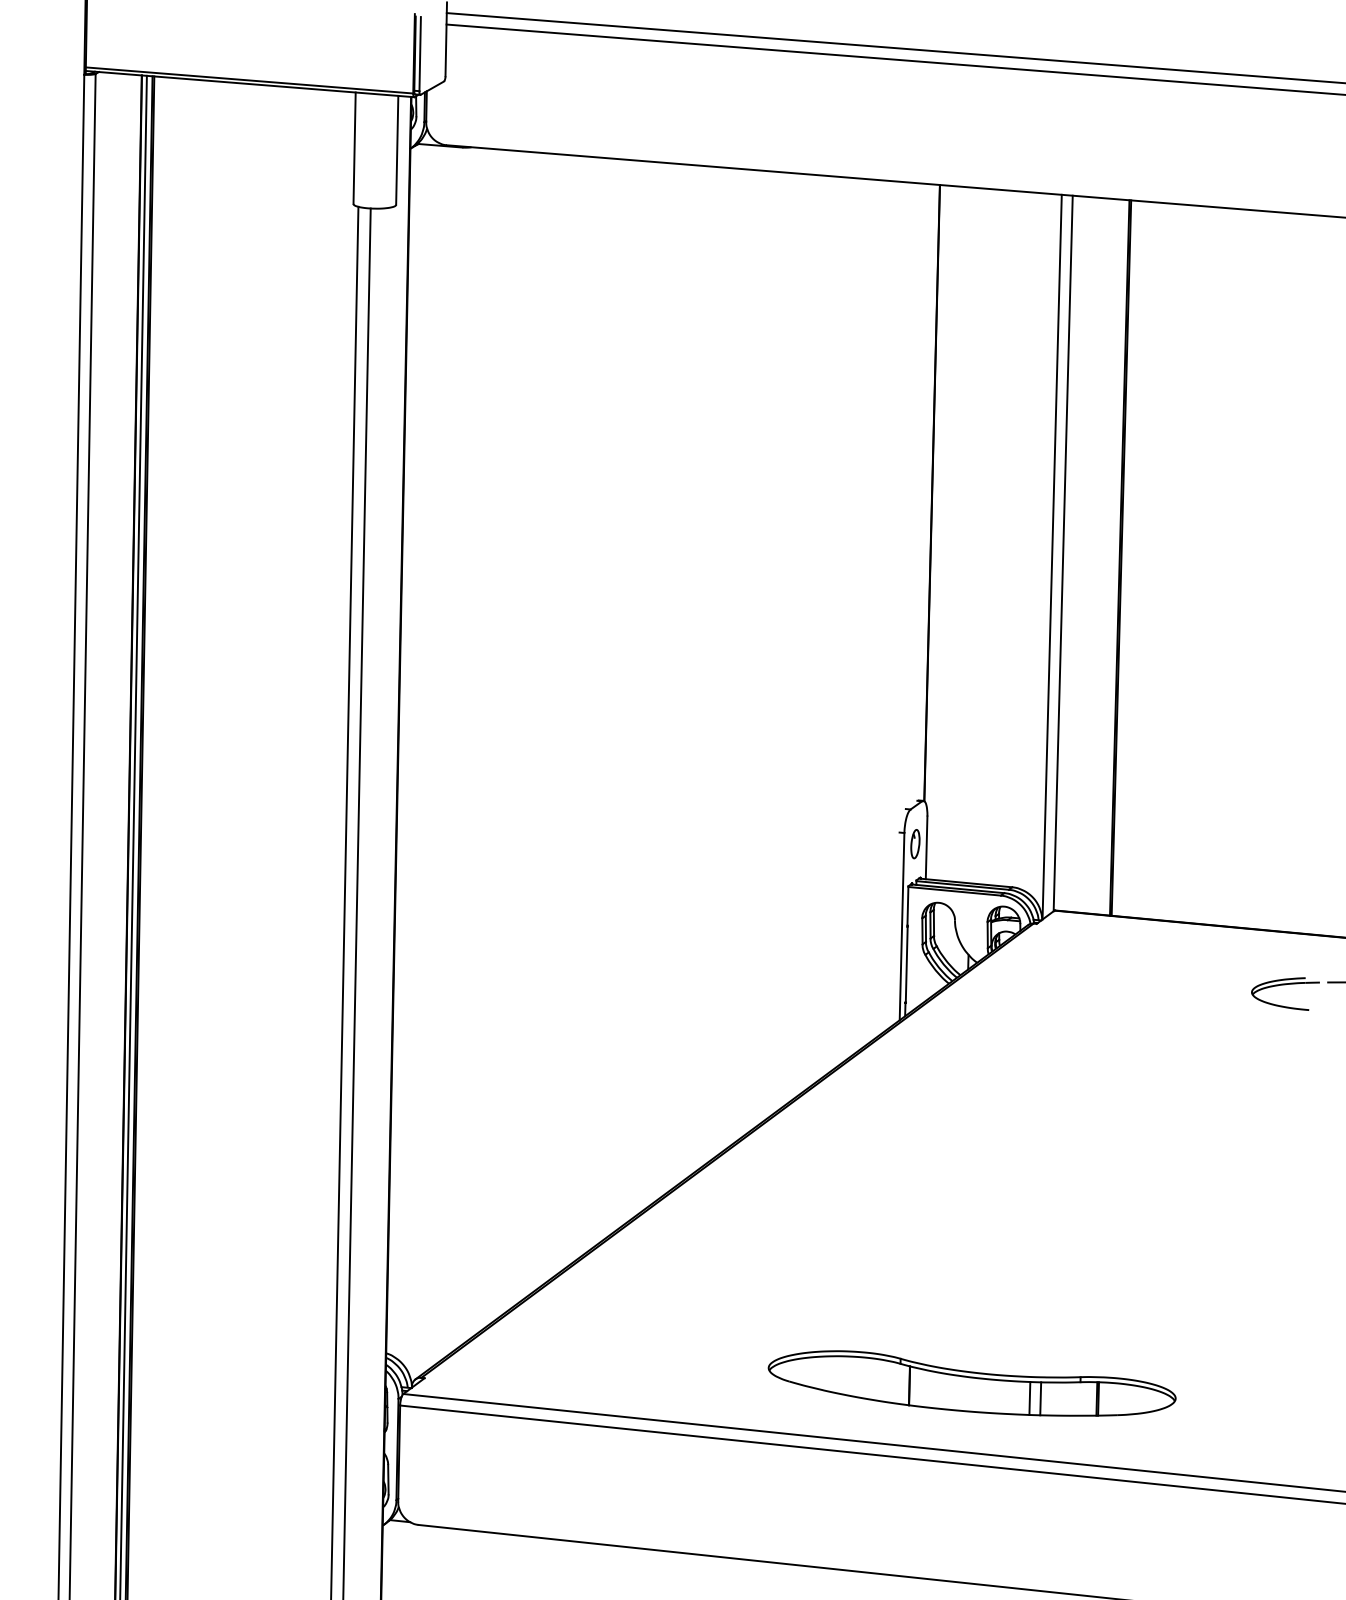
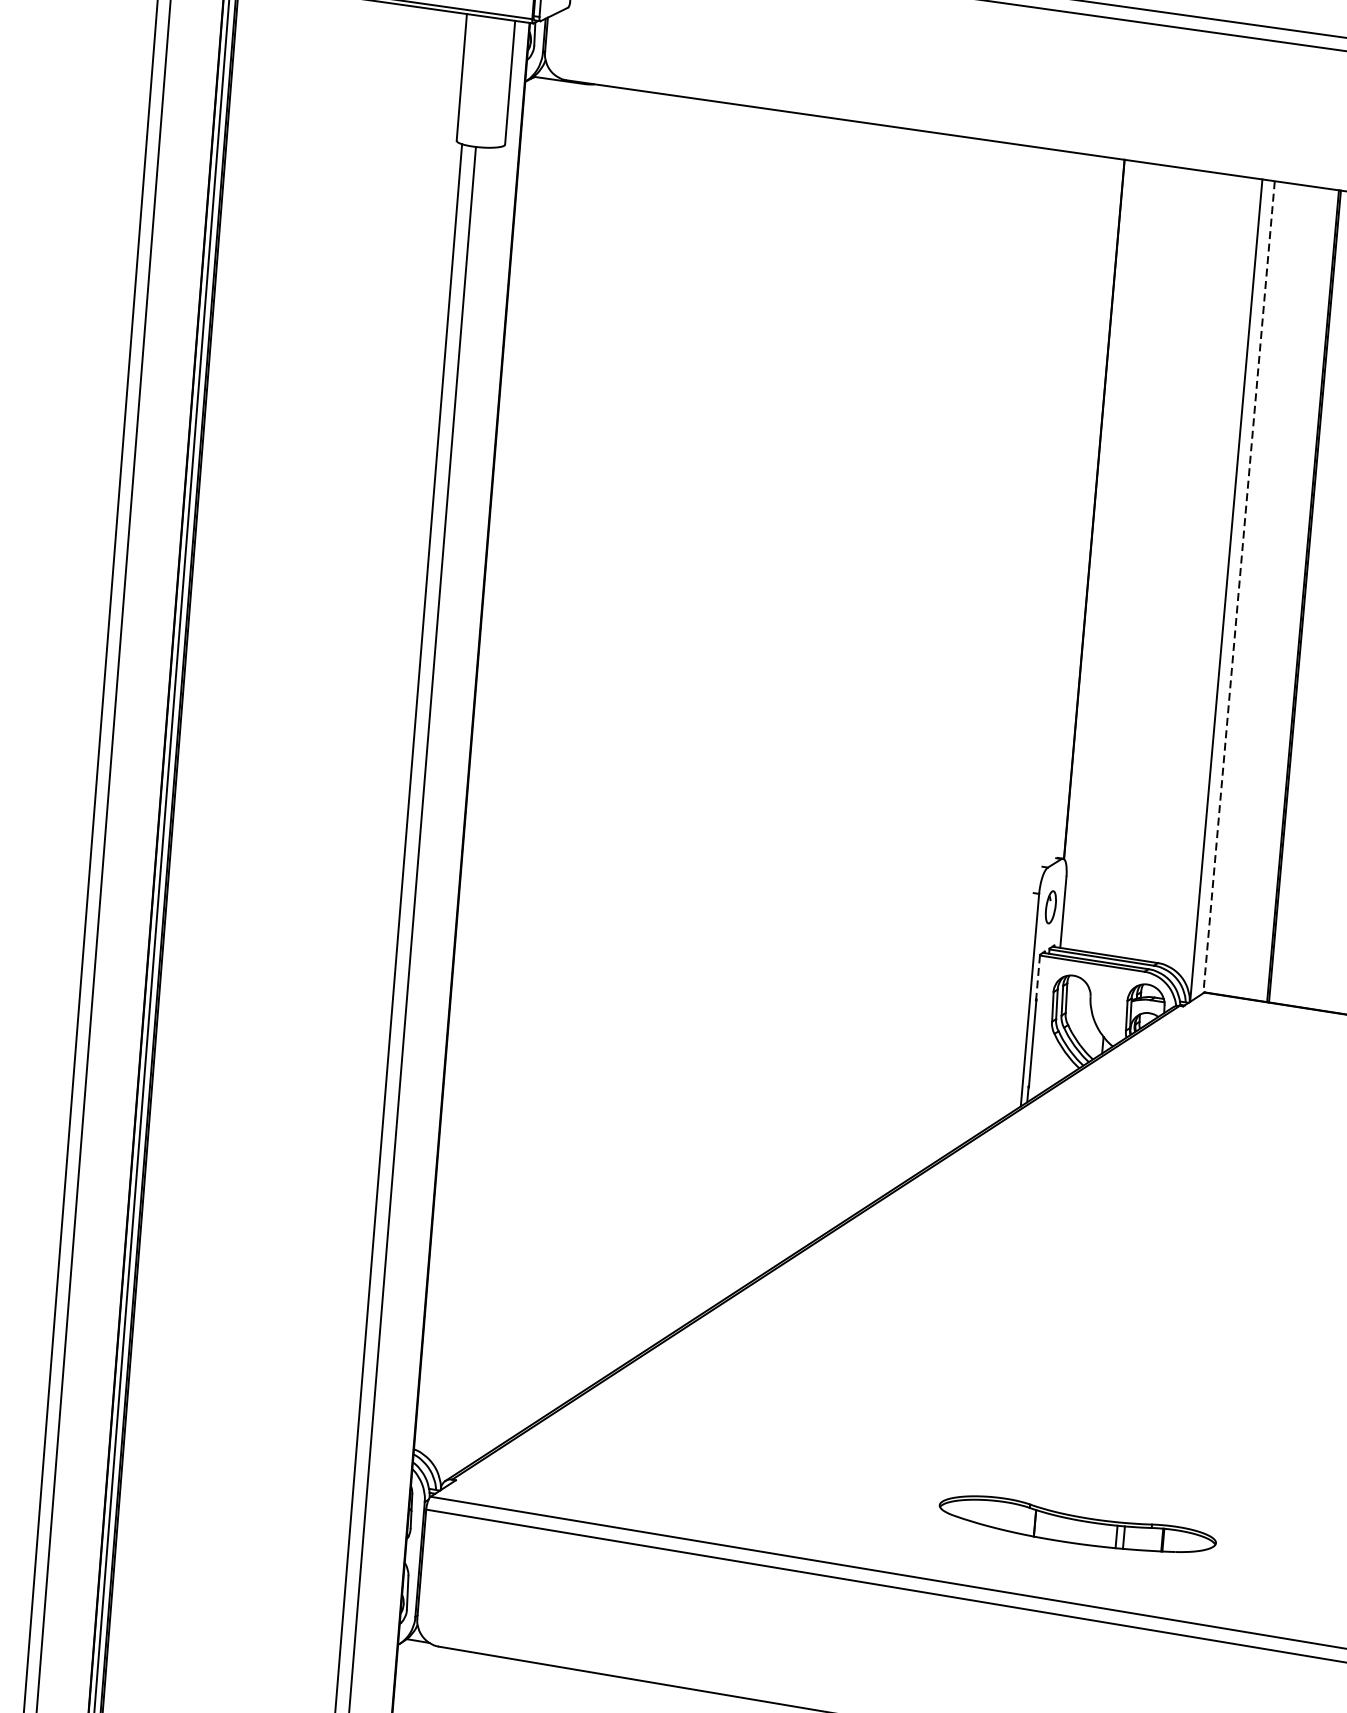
line: (1063, 553) -> (1239, 587), solid -> dashed
line: (907, 906) -> (1037, 977), solid -> dashed
part: (971, 1383) -> (1077, 1524), size x0.6

